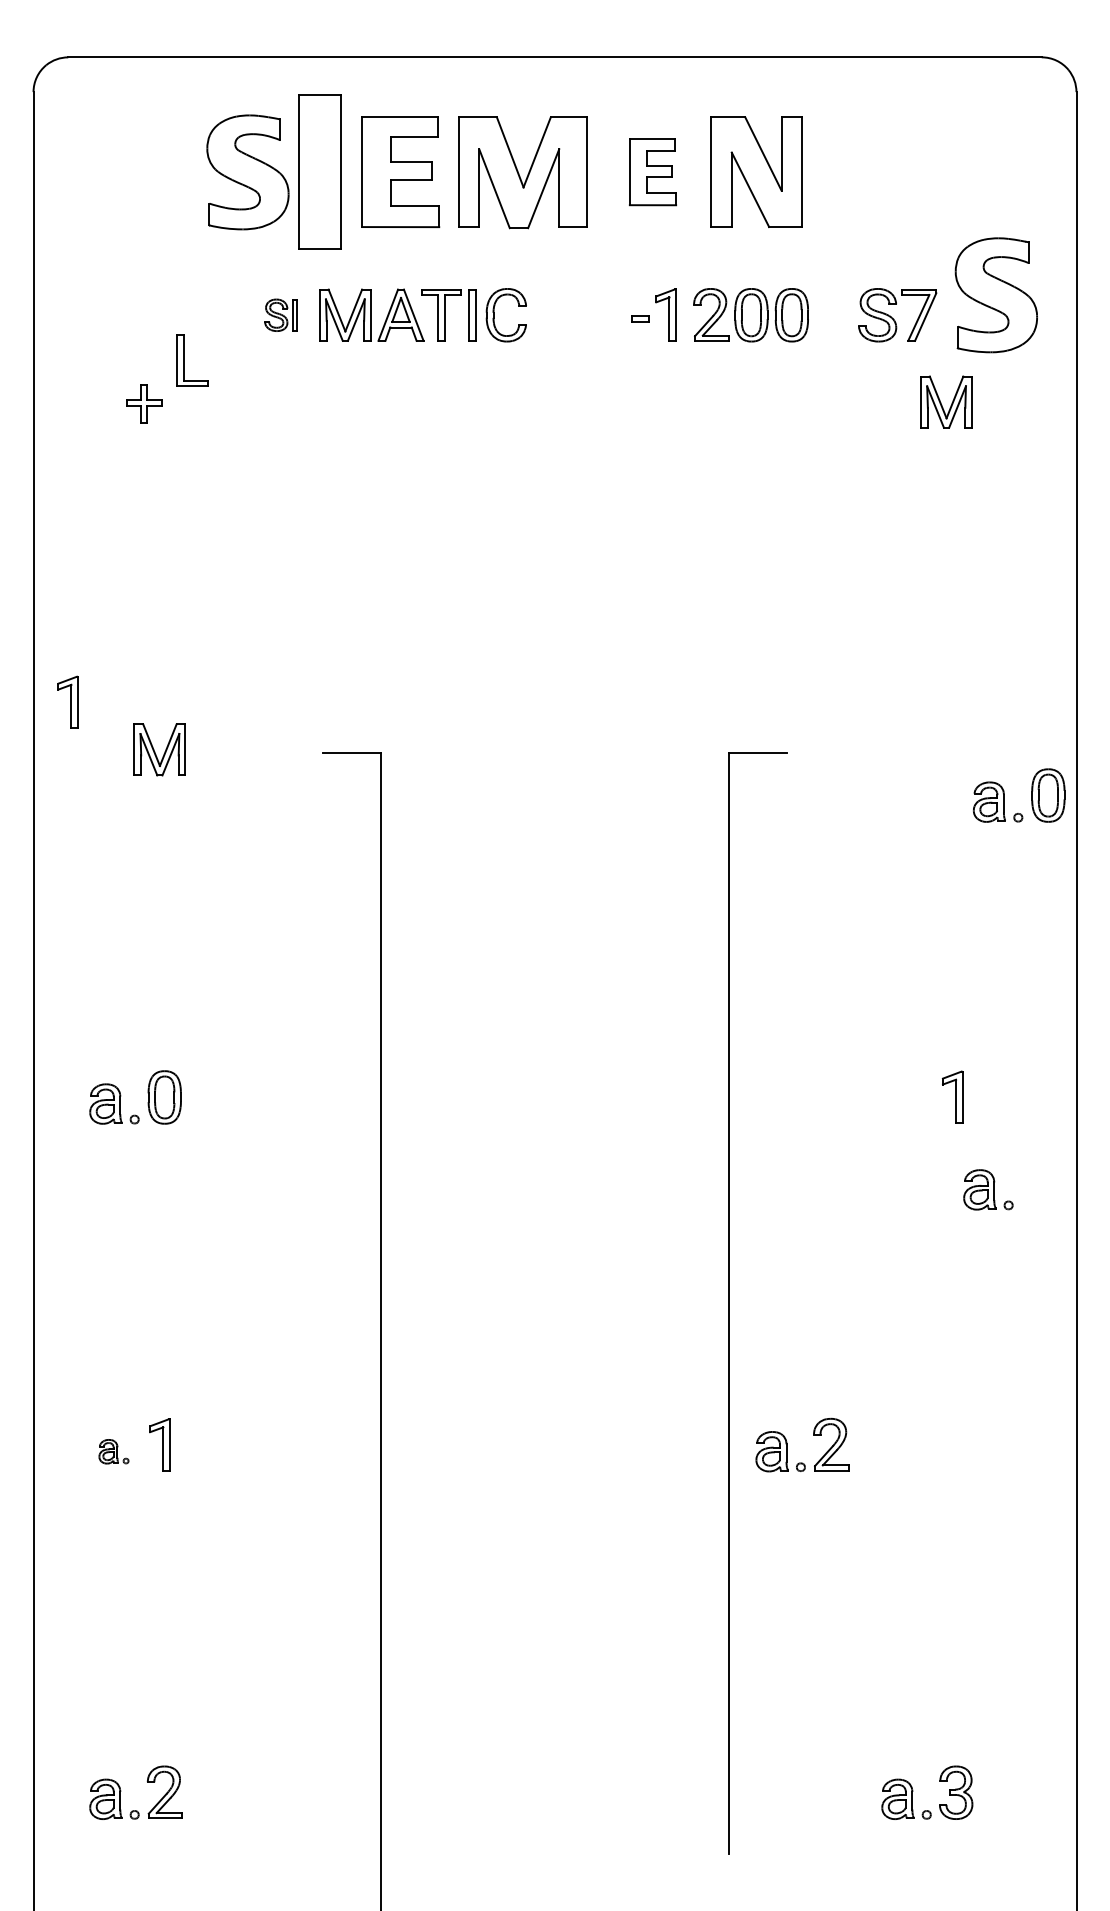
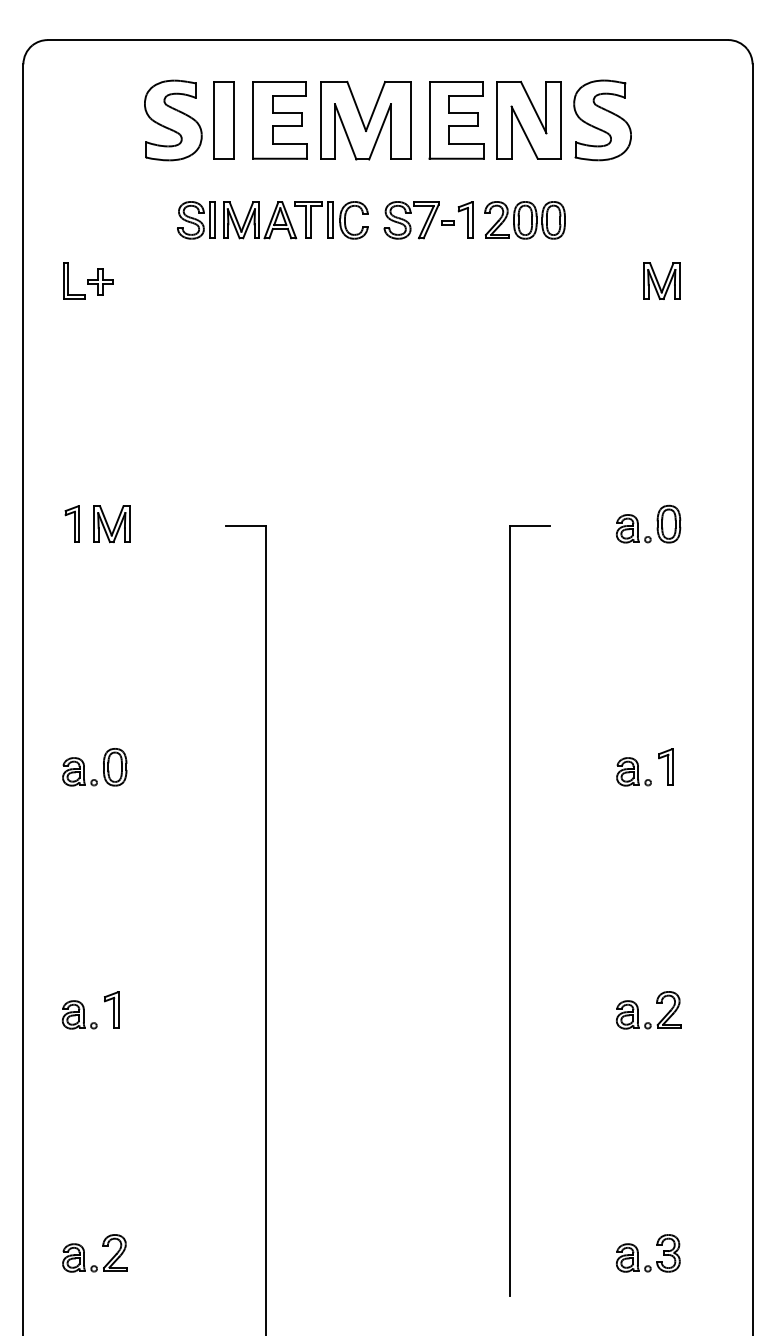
part: (319, 172) -> (223, 120), size x0.71
part: (652, 172) -> (456, 120), size x1.67
part: (996, 295) -> (602, 120), moved
part: (281, 315) -> (196, 220), size x1.67
part: (897, 315) -> (411, 220), moved
part: (192, 359) -> (74, 280), moved
part: (66, 701) -> (71, 523), moved
part: (1030, 790) -> (656, 520), moved
part: (987, 1189) -> (633, 771), moved
part: (787, 1445) -> (638, 1010), moved
part: (113, 1451) -> (79, 1014), size x1.67

